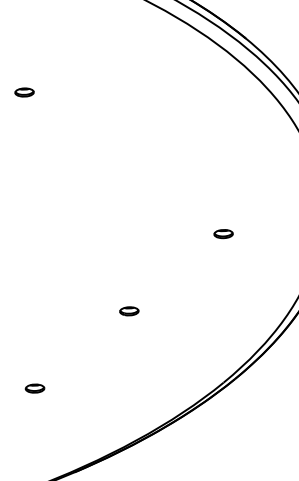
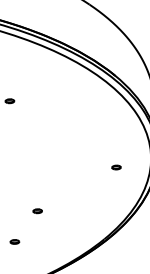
part: (223, 233) -> (116, 167), moved
part: (128, 311) -> (37, 211), moved

